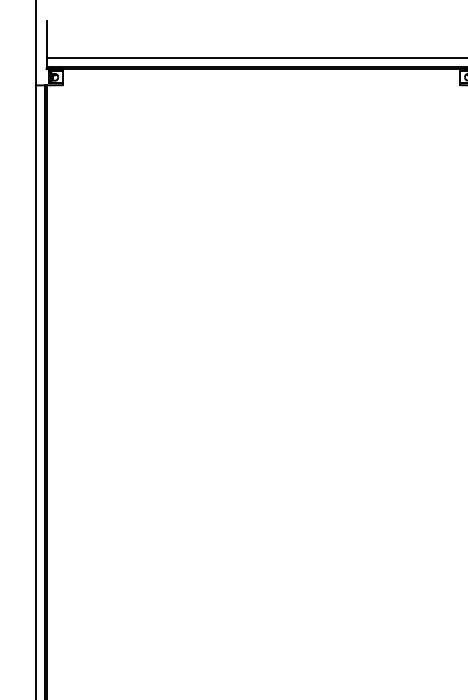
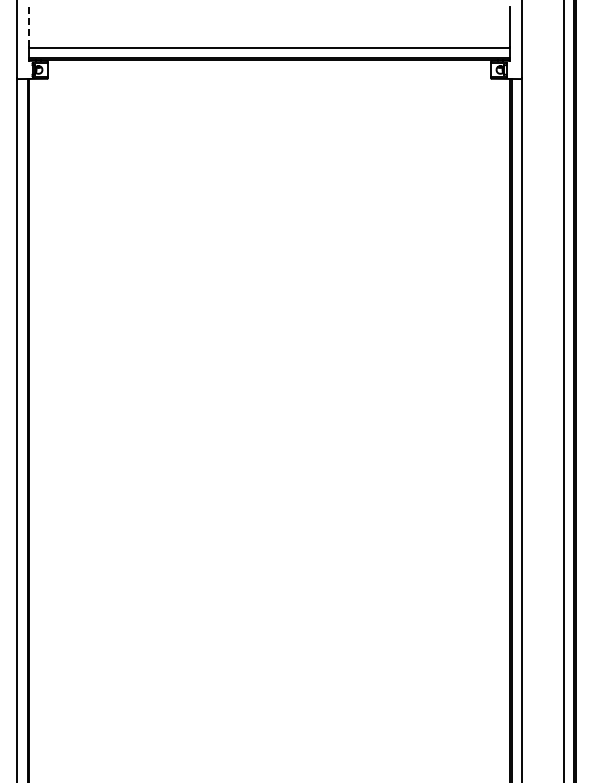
line: (46, 38) -> (29, 26), solid -> dashed

